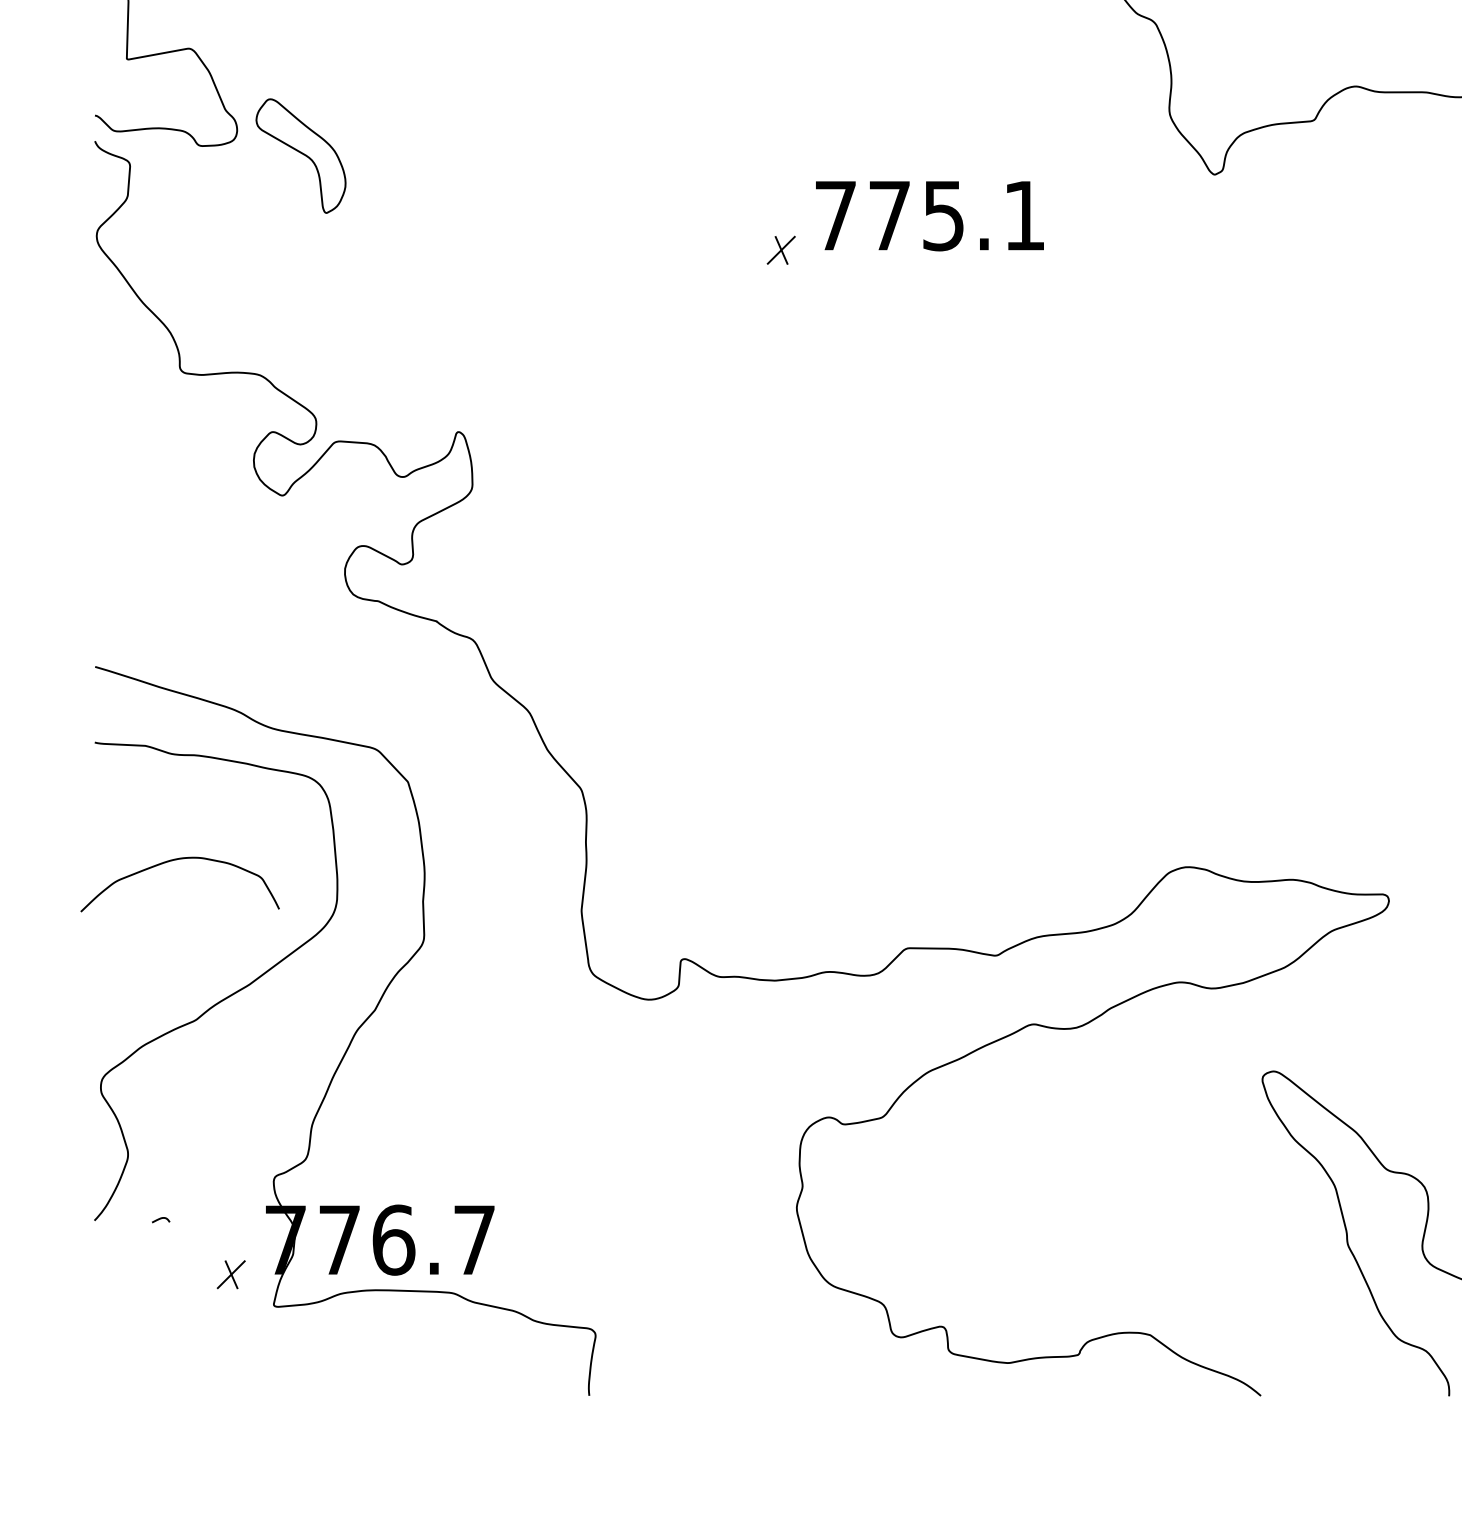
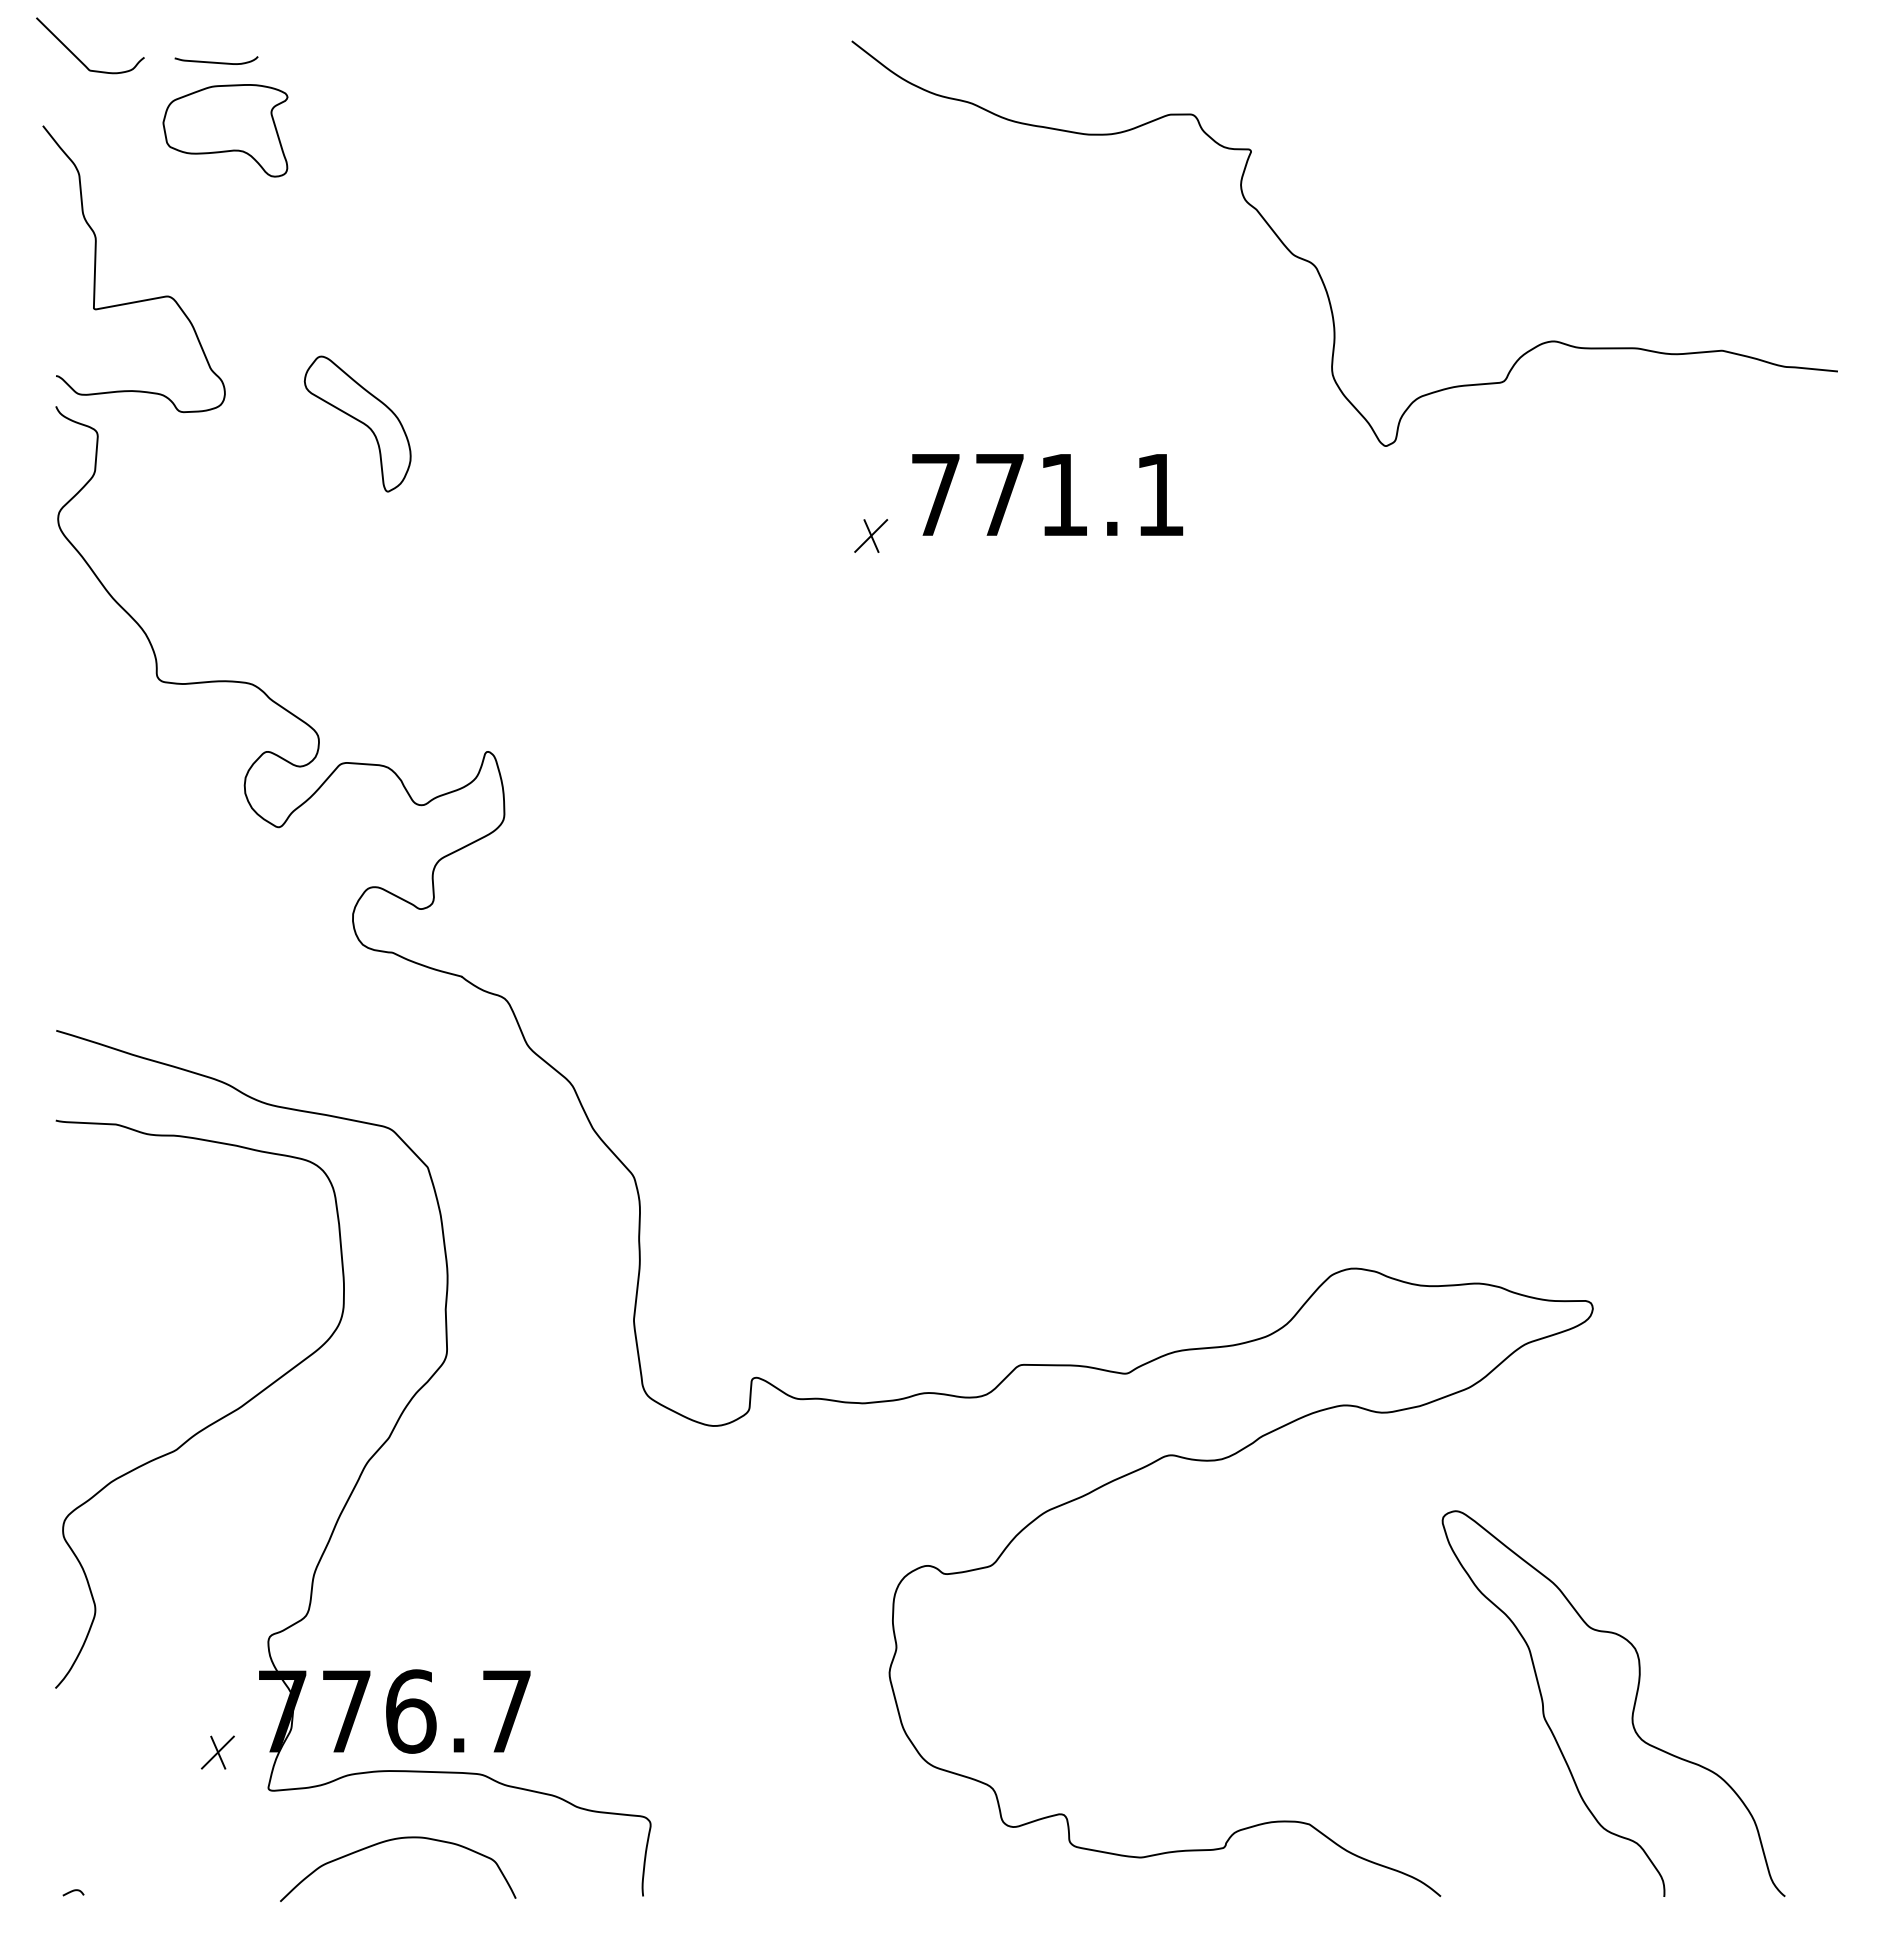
part: (300, 155) -> (357, 423), moved
text: (943, 216) -> (1063, 495), 775.1 -> 771.1
curve: (176, 860) -> (393, 1840), moved
curve: (161, 1219) -> (73, 1891), moved

